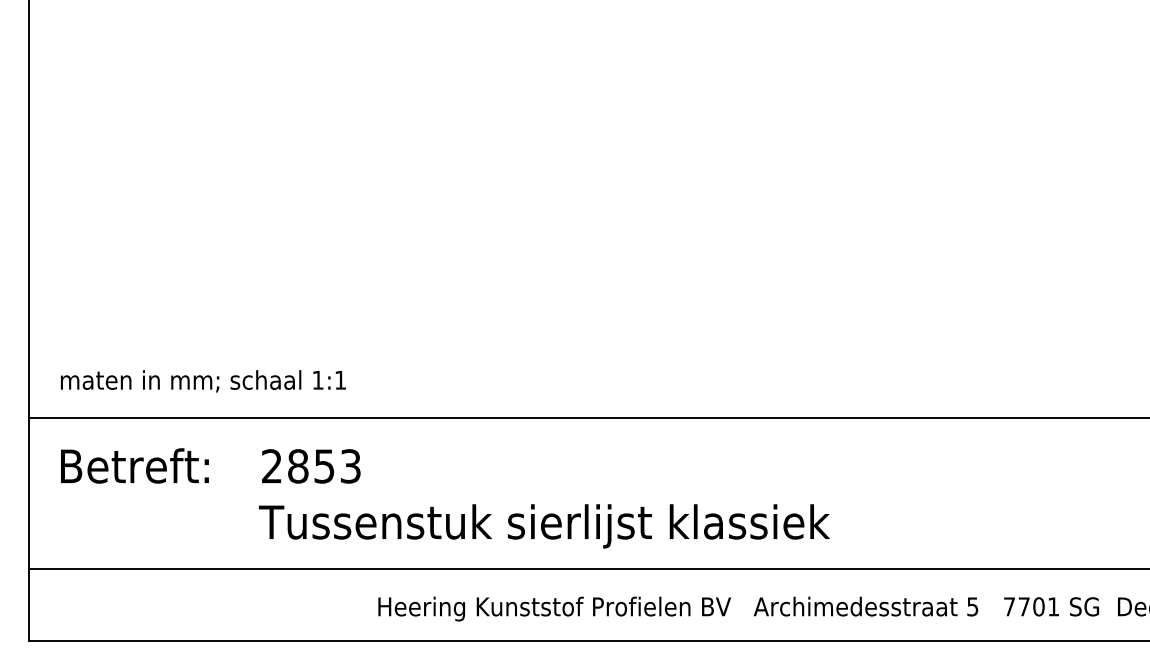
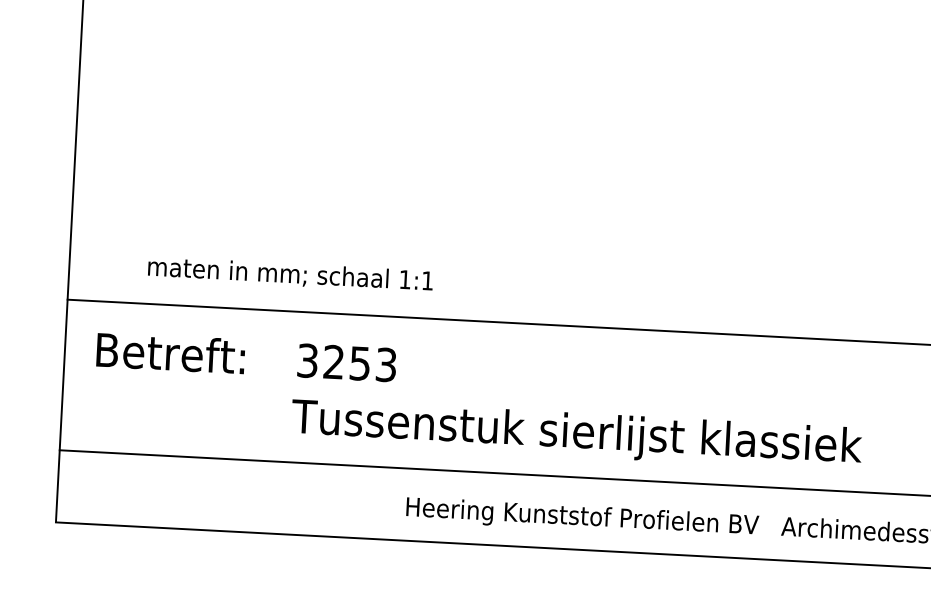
text: (203, 381) -> (290, 274), moved
text: (285, 466) -> (321, 361), 2853 -> 3253

